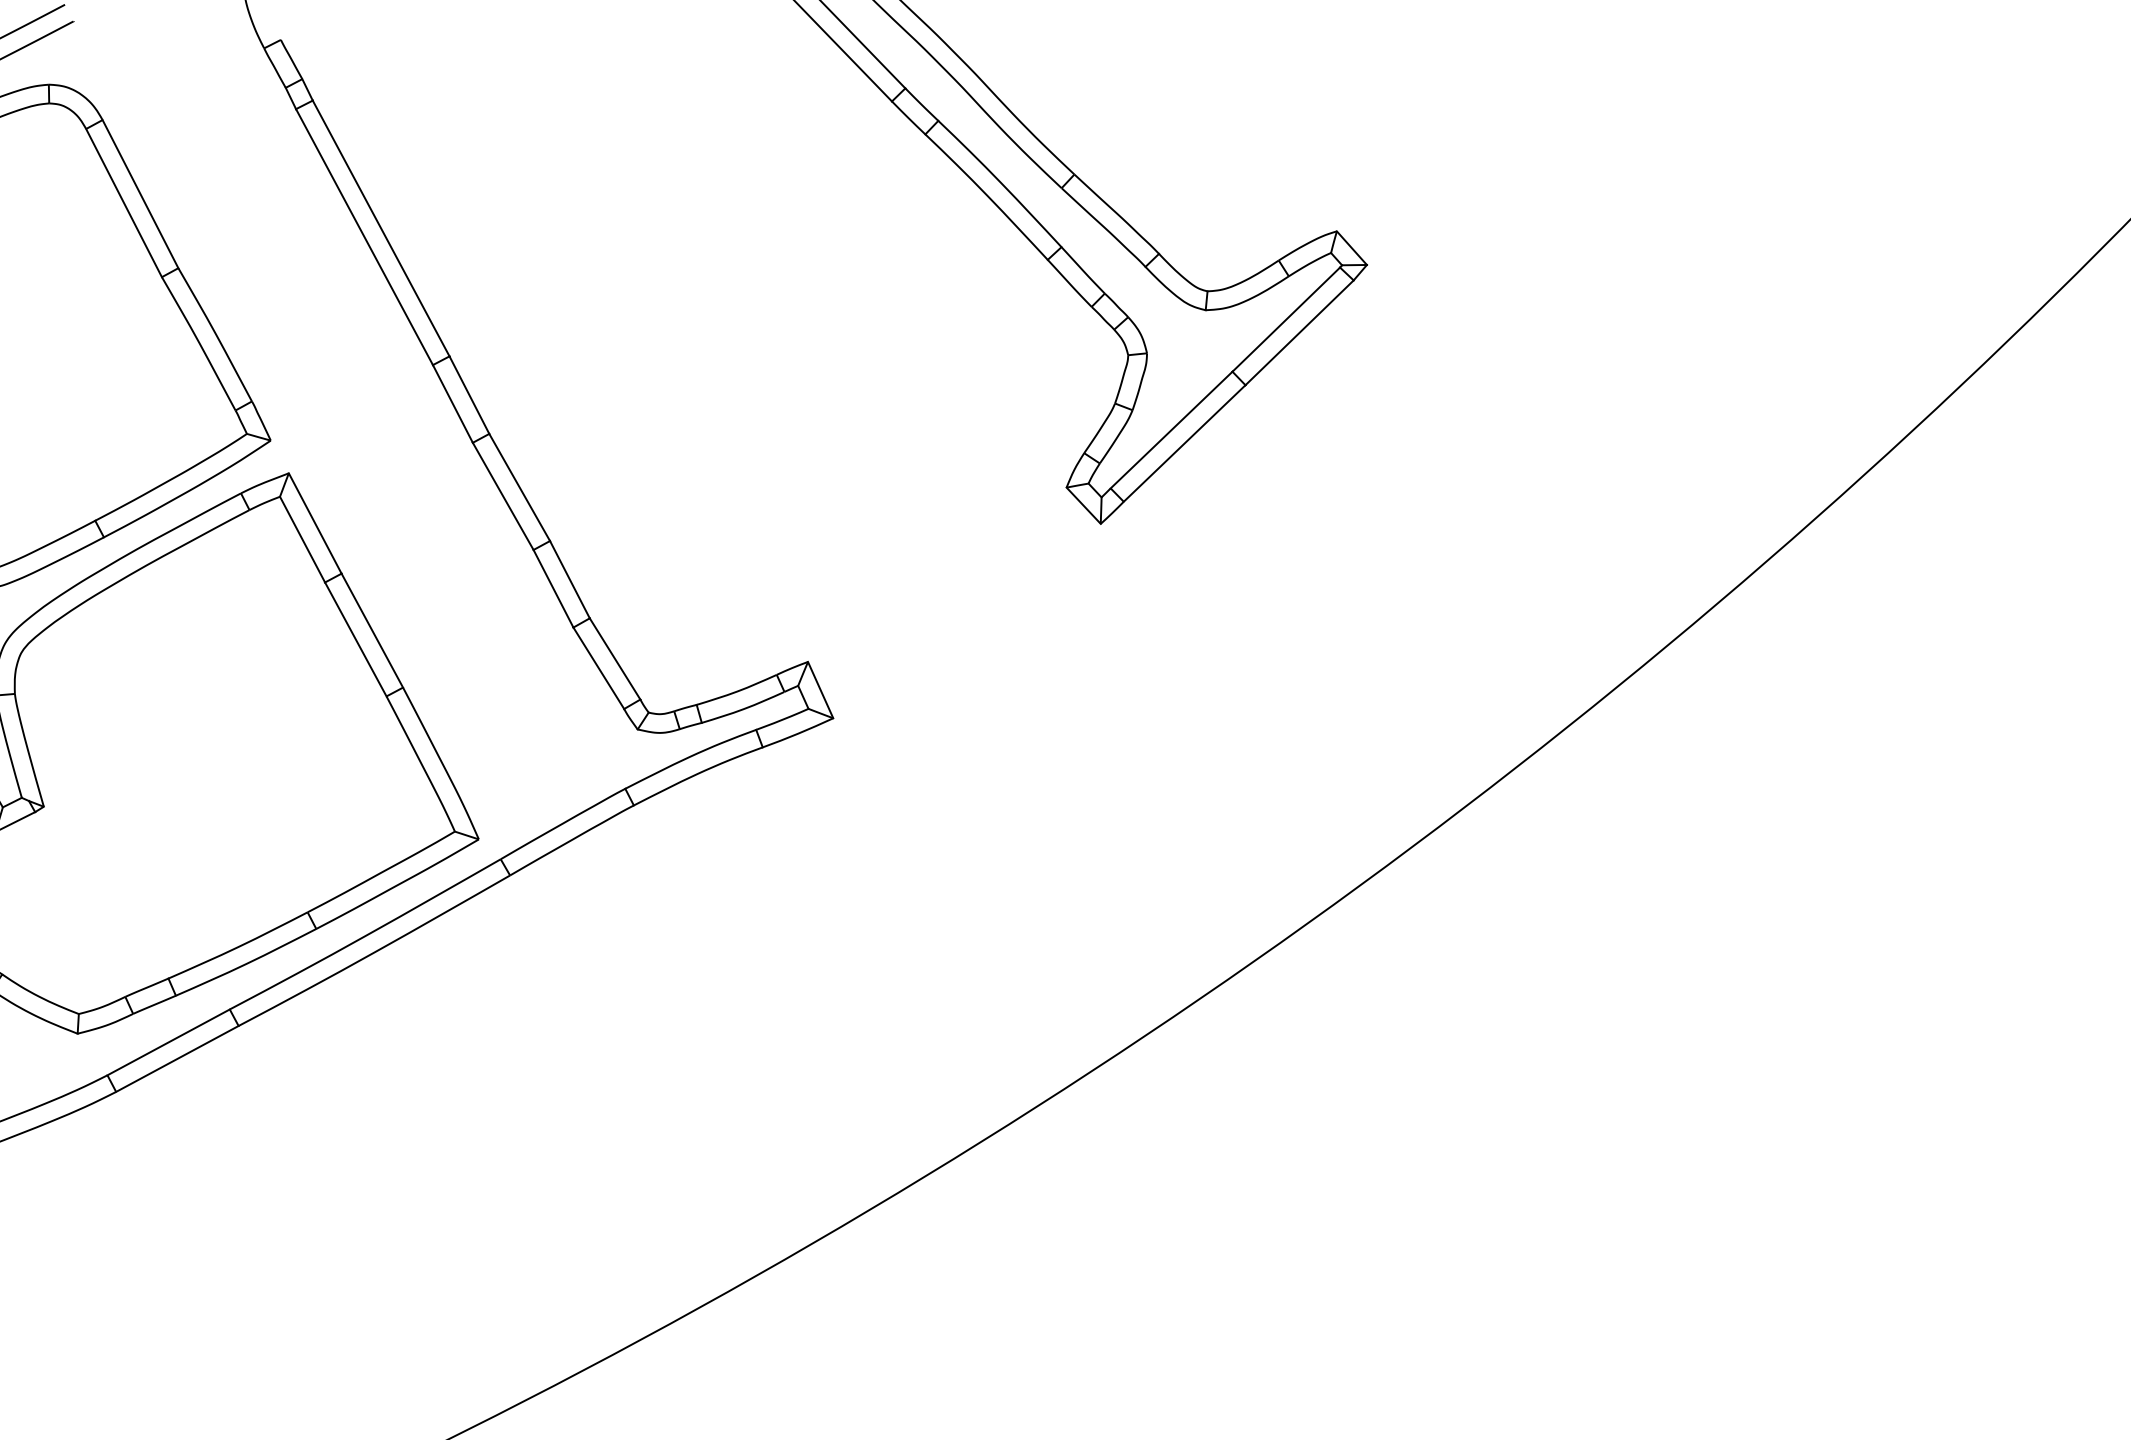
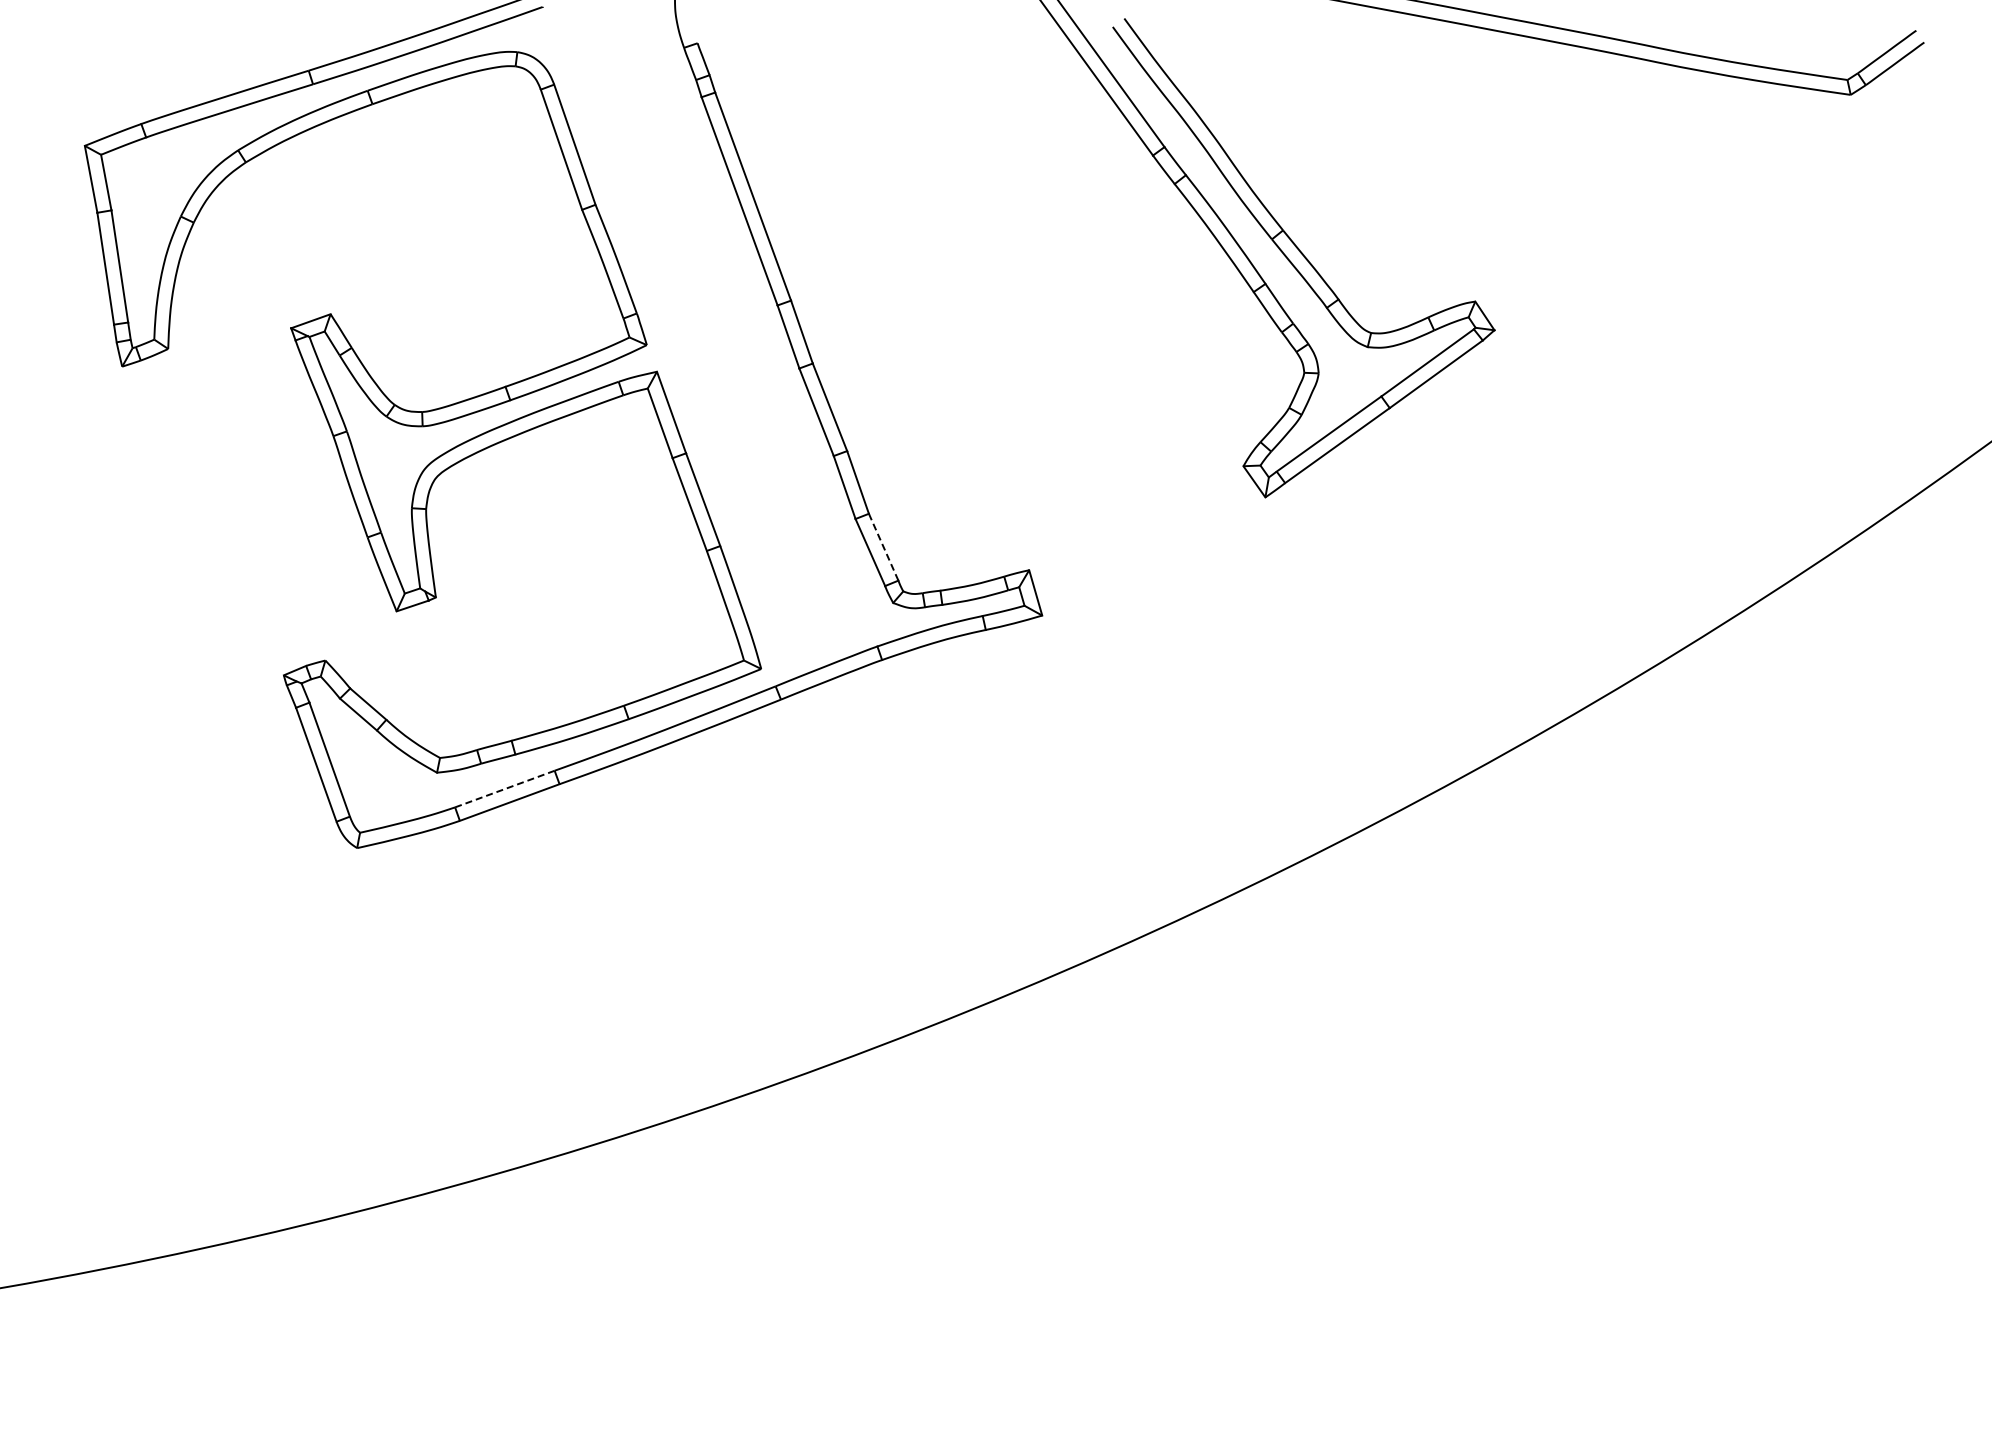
line: (614, 659) -> (883, 547), solid -> dashed
line: (168, 1043) -> (504, 789), solid -> dashed

